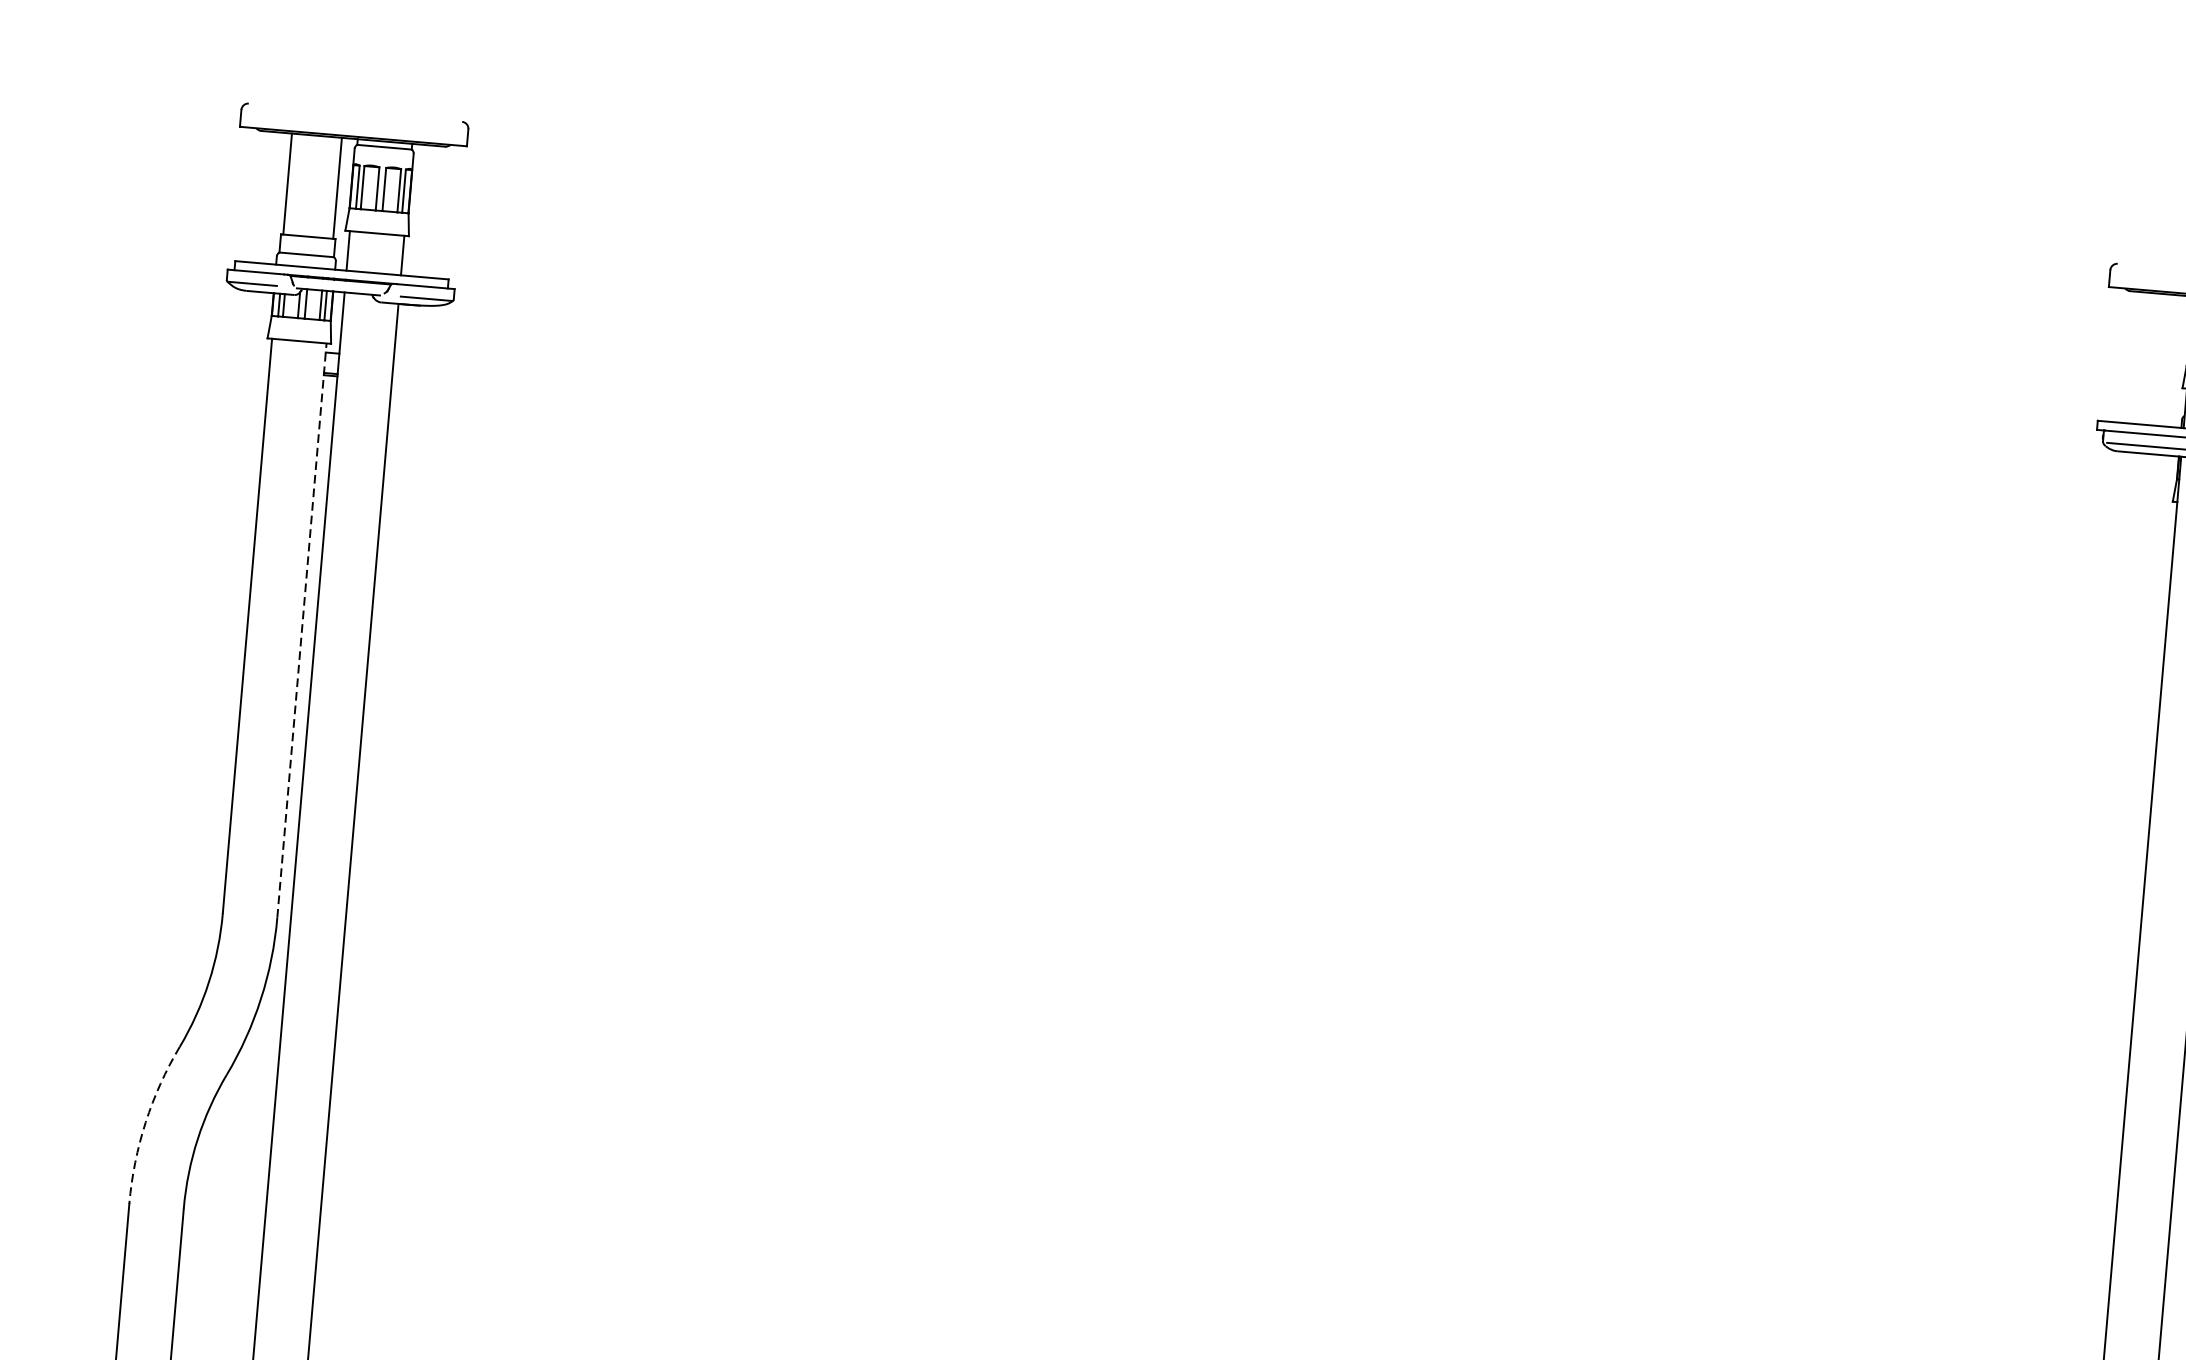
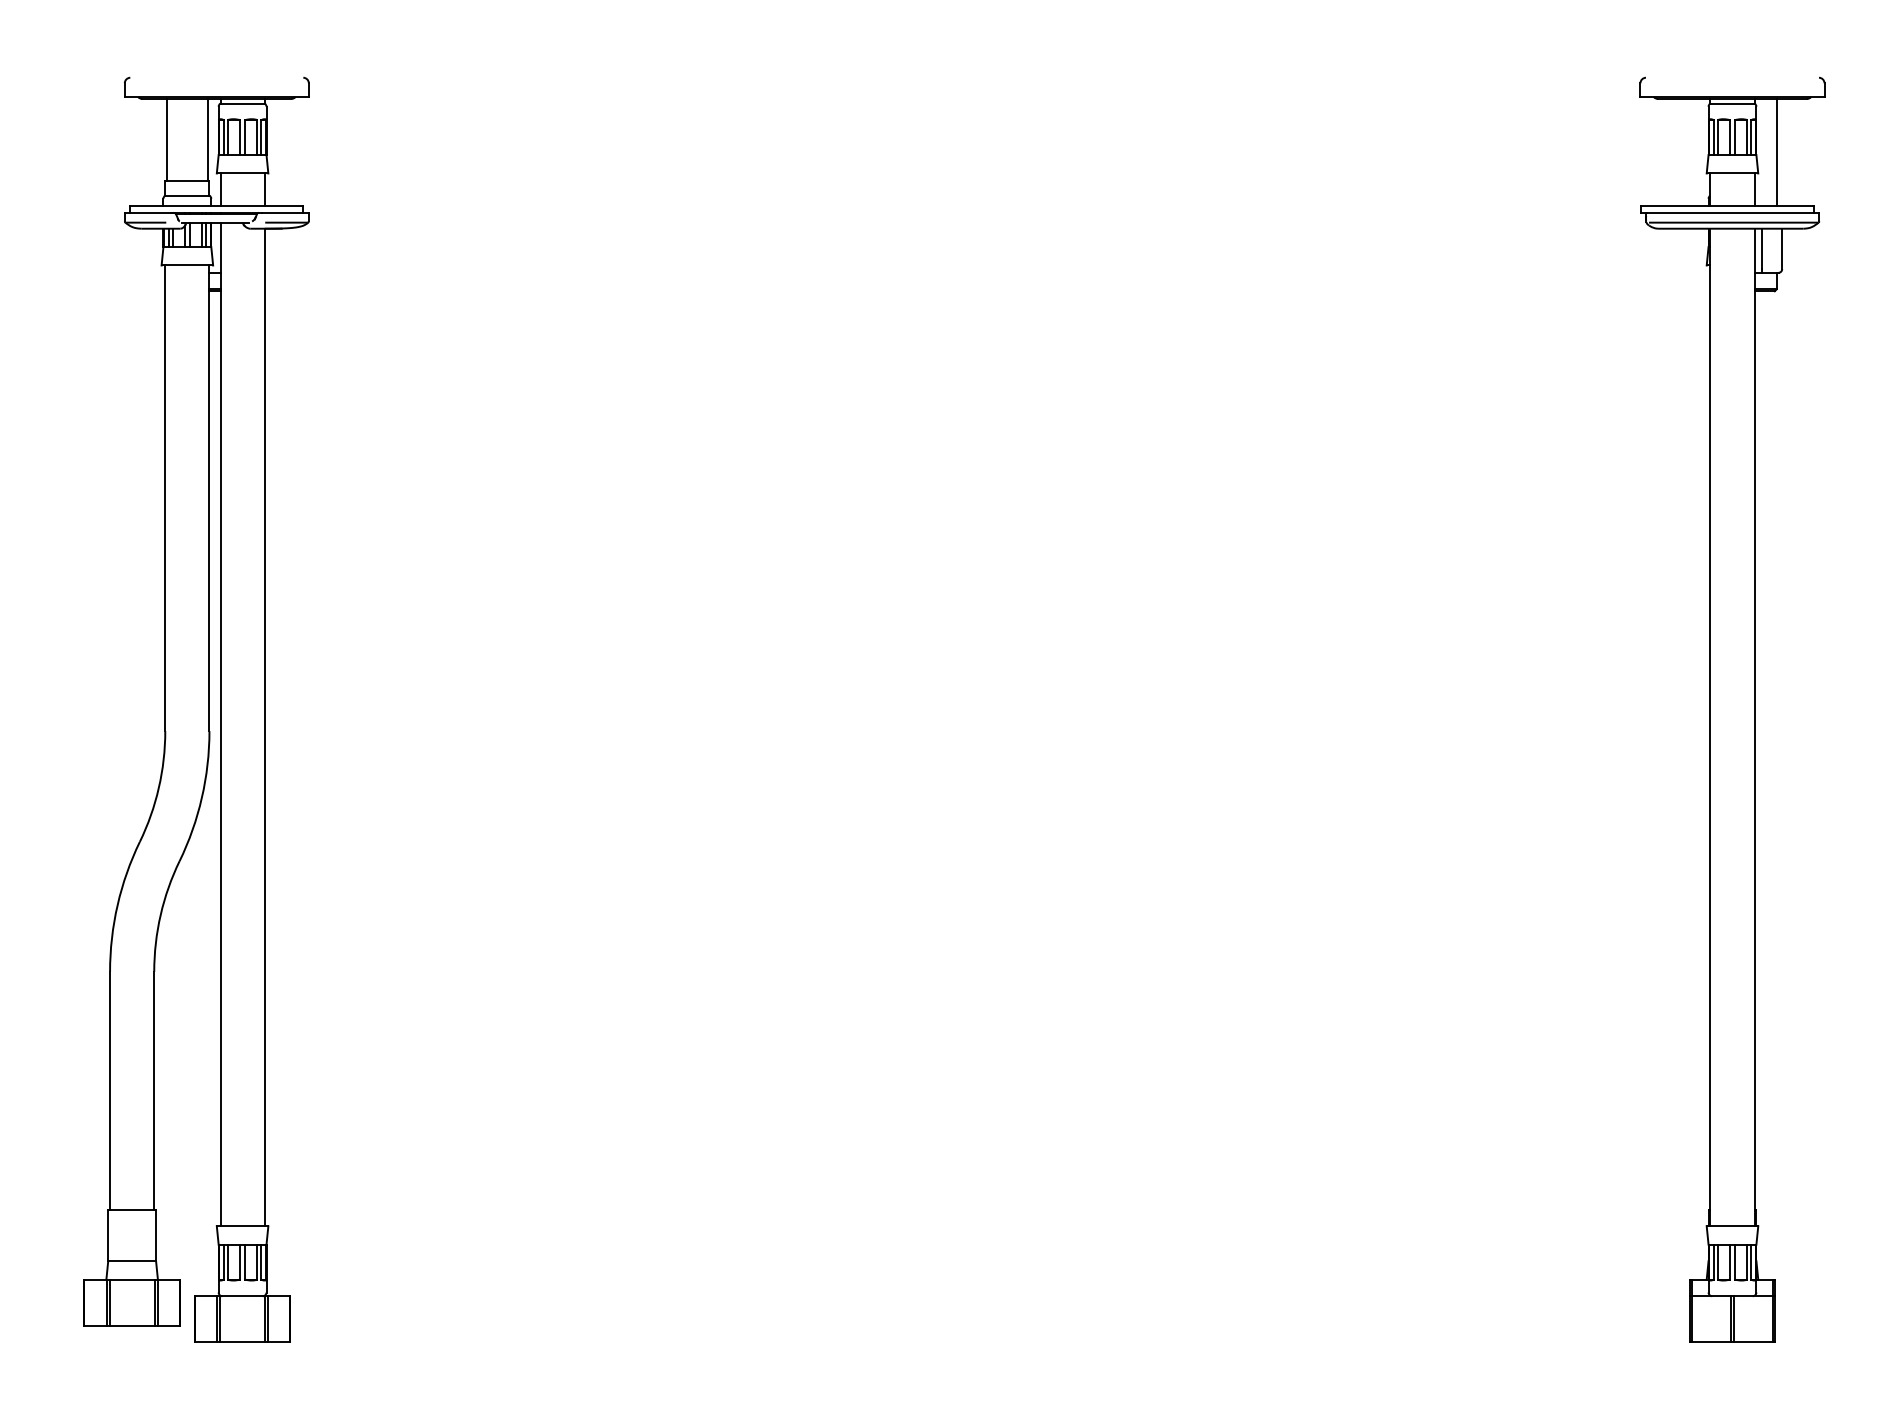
line: (301, 630) -> (209, 498), dashed -> solid
arc: (145, 1122) -> (117, 905), dashed -> solid

